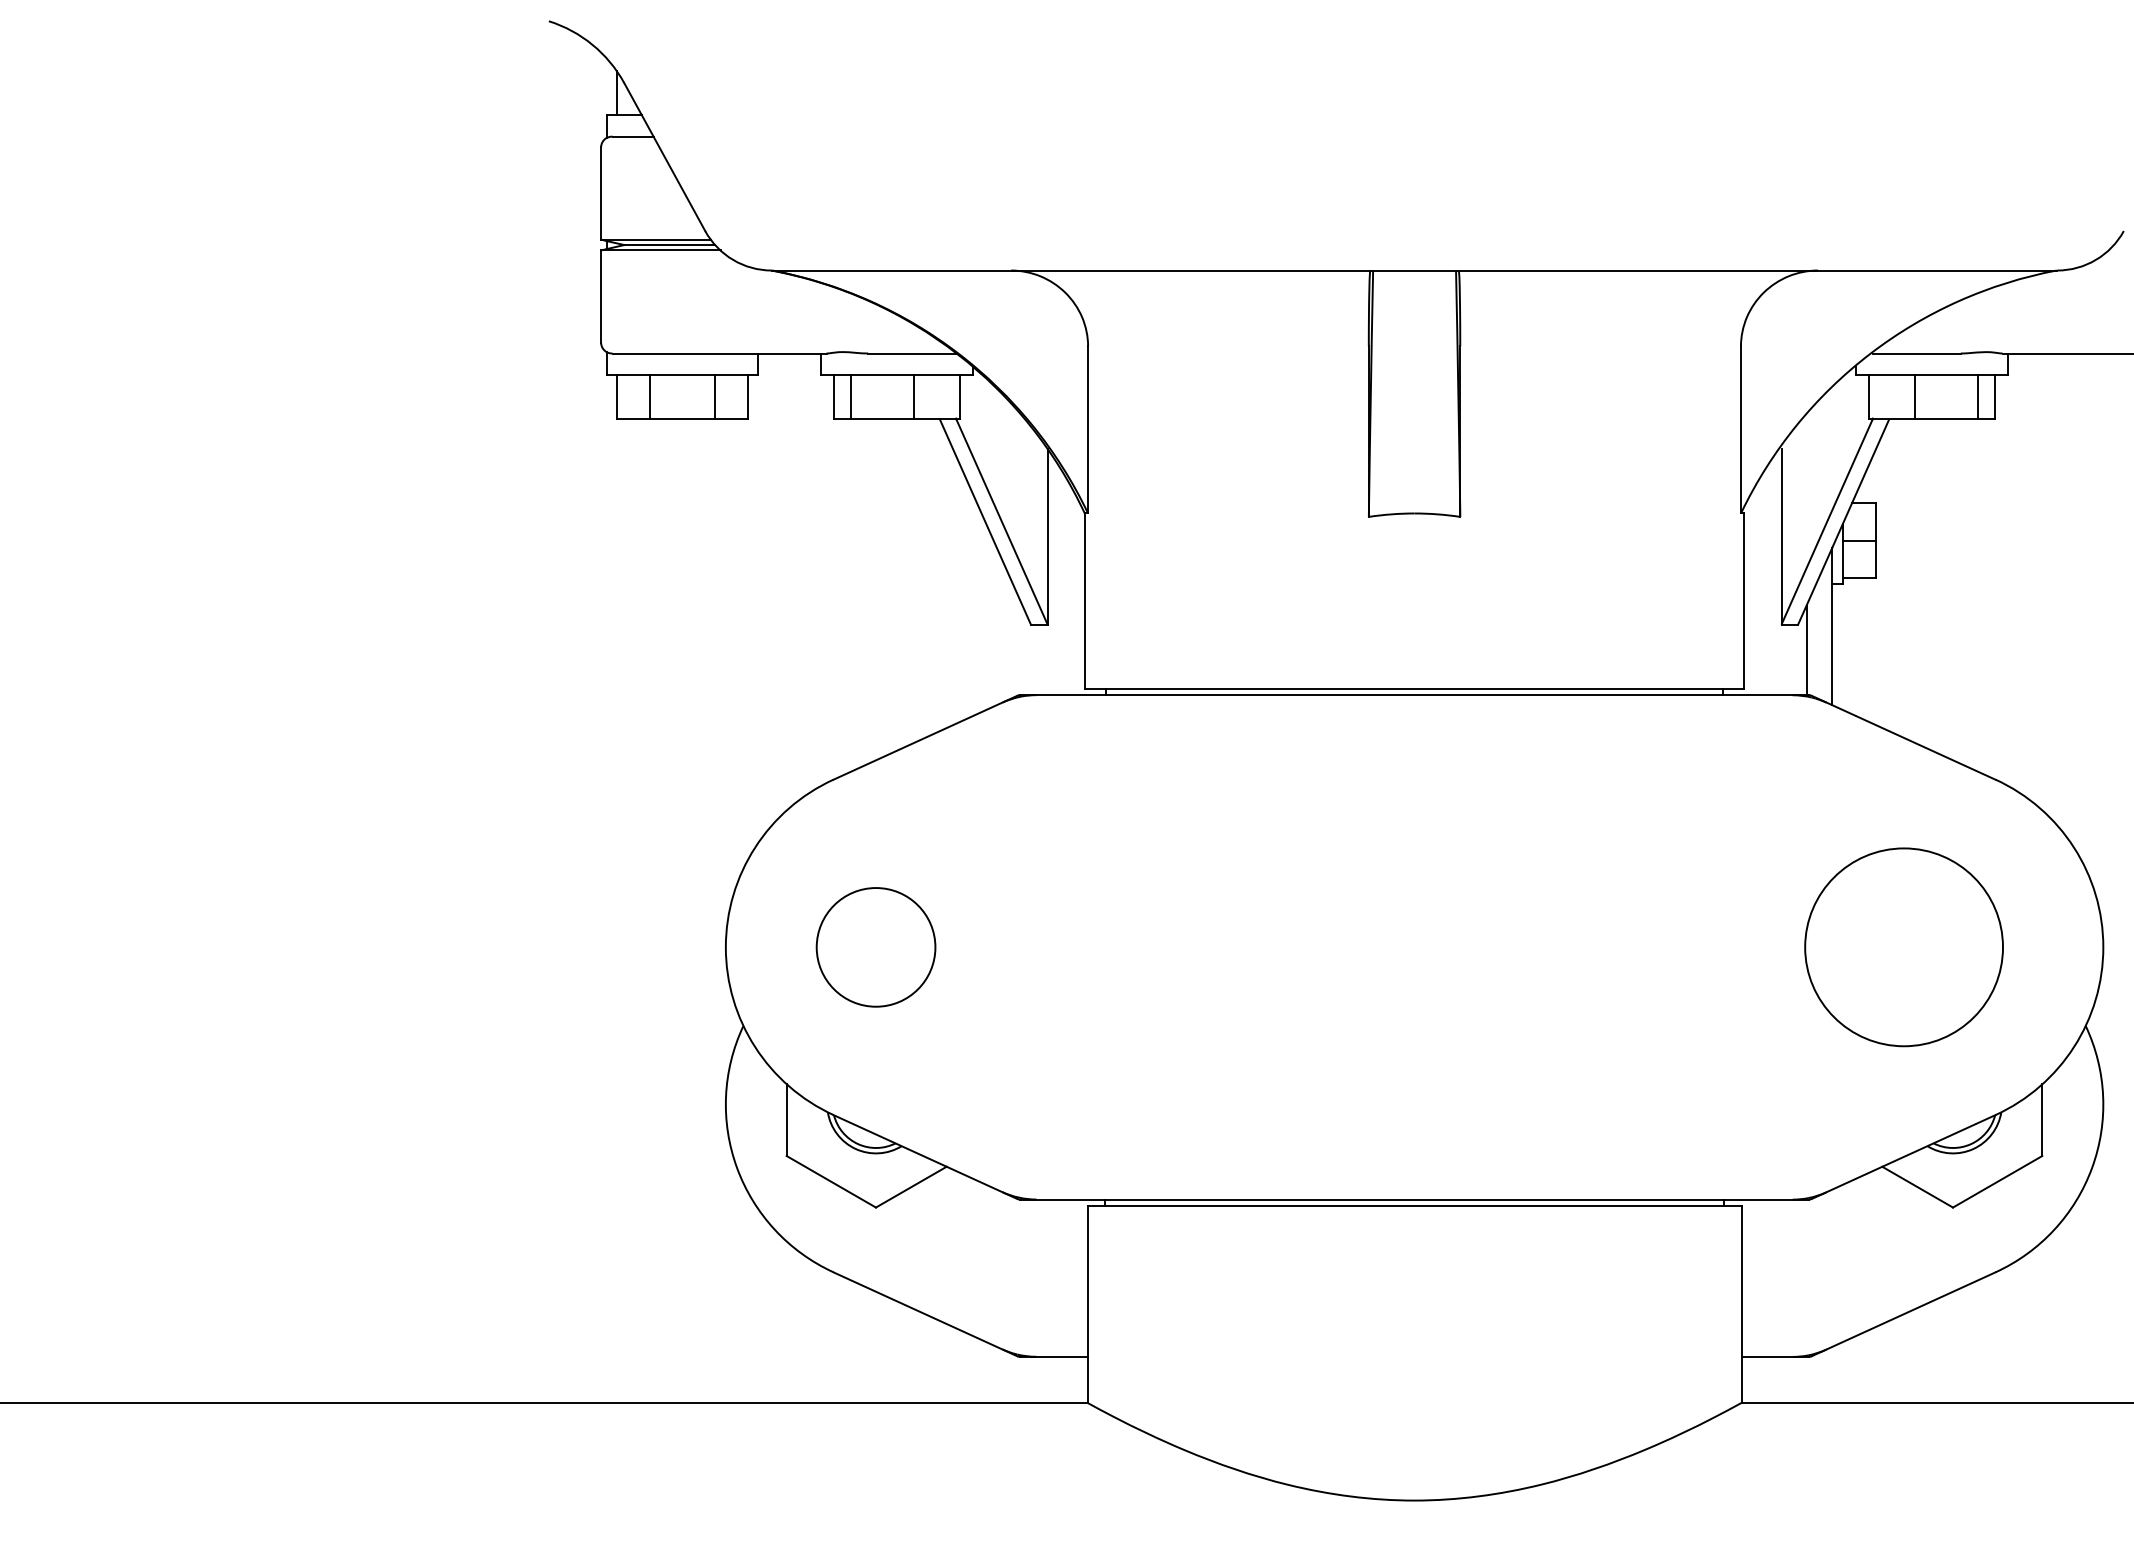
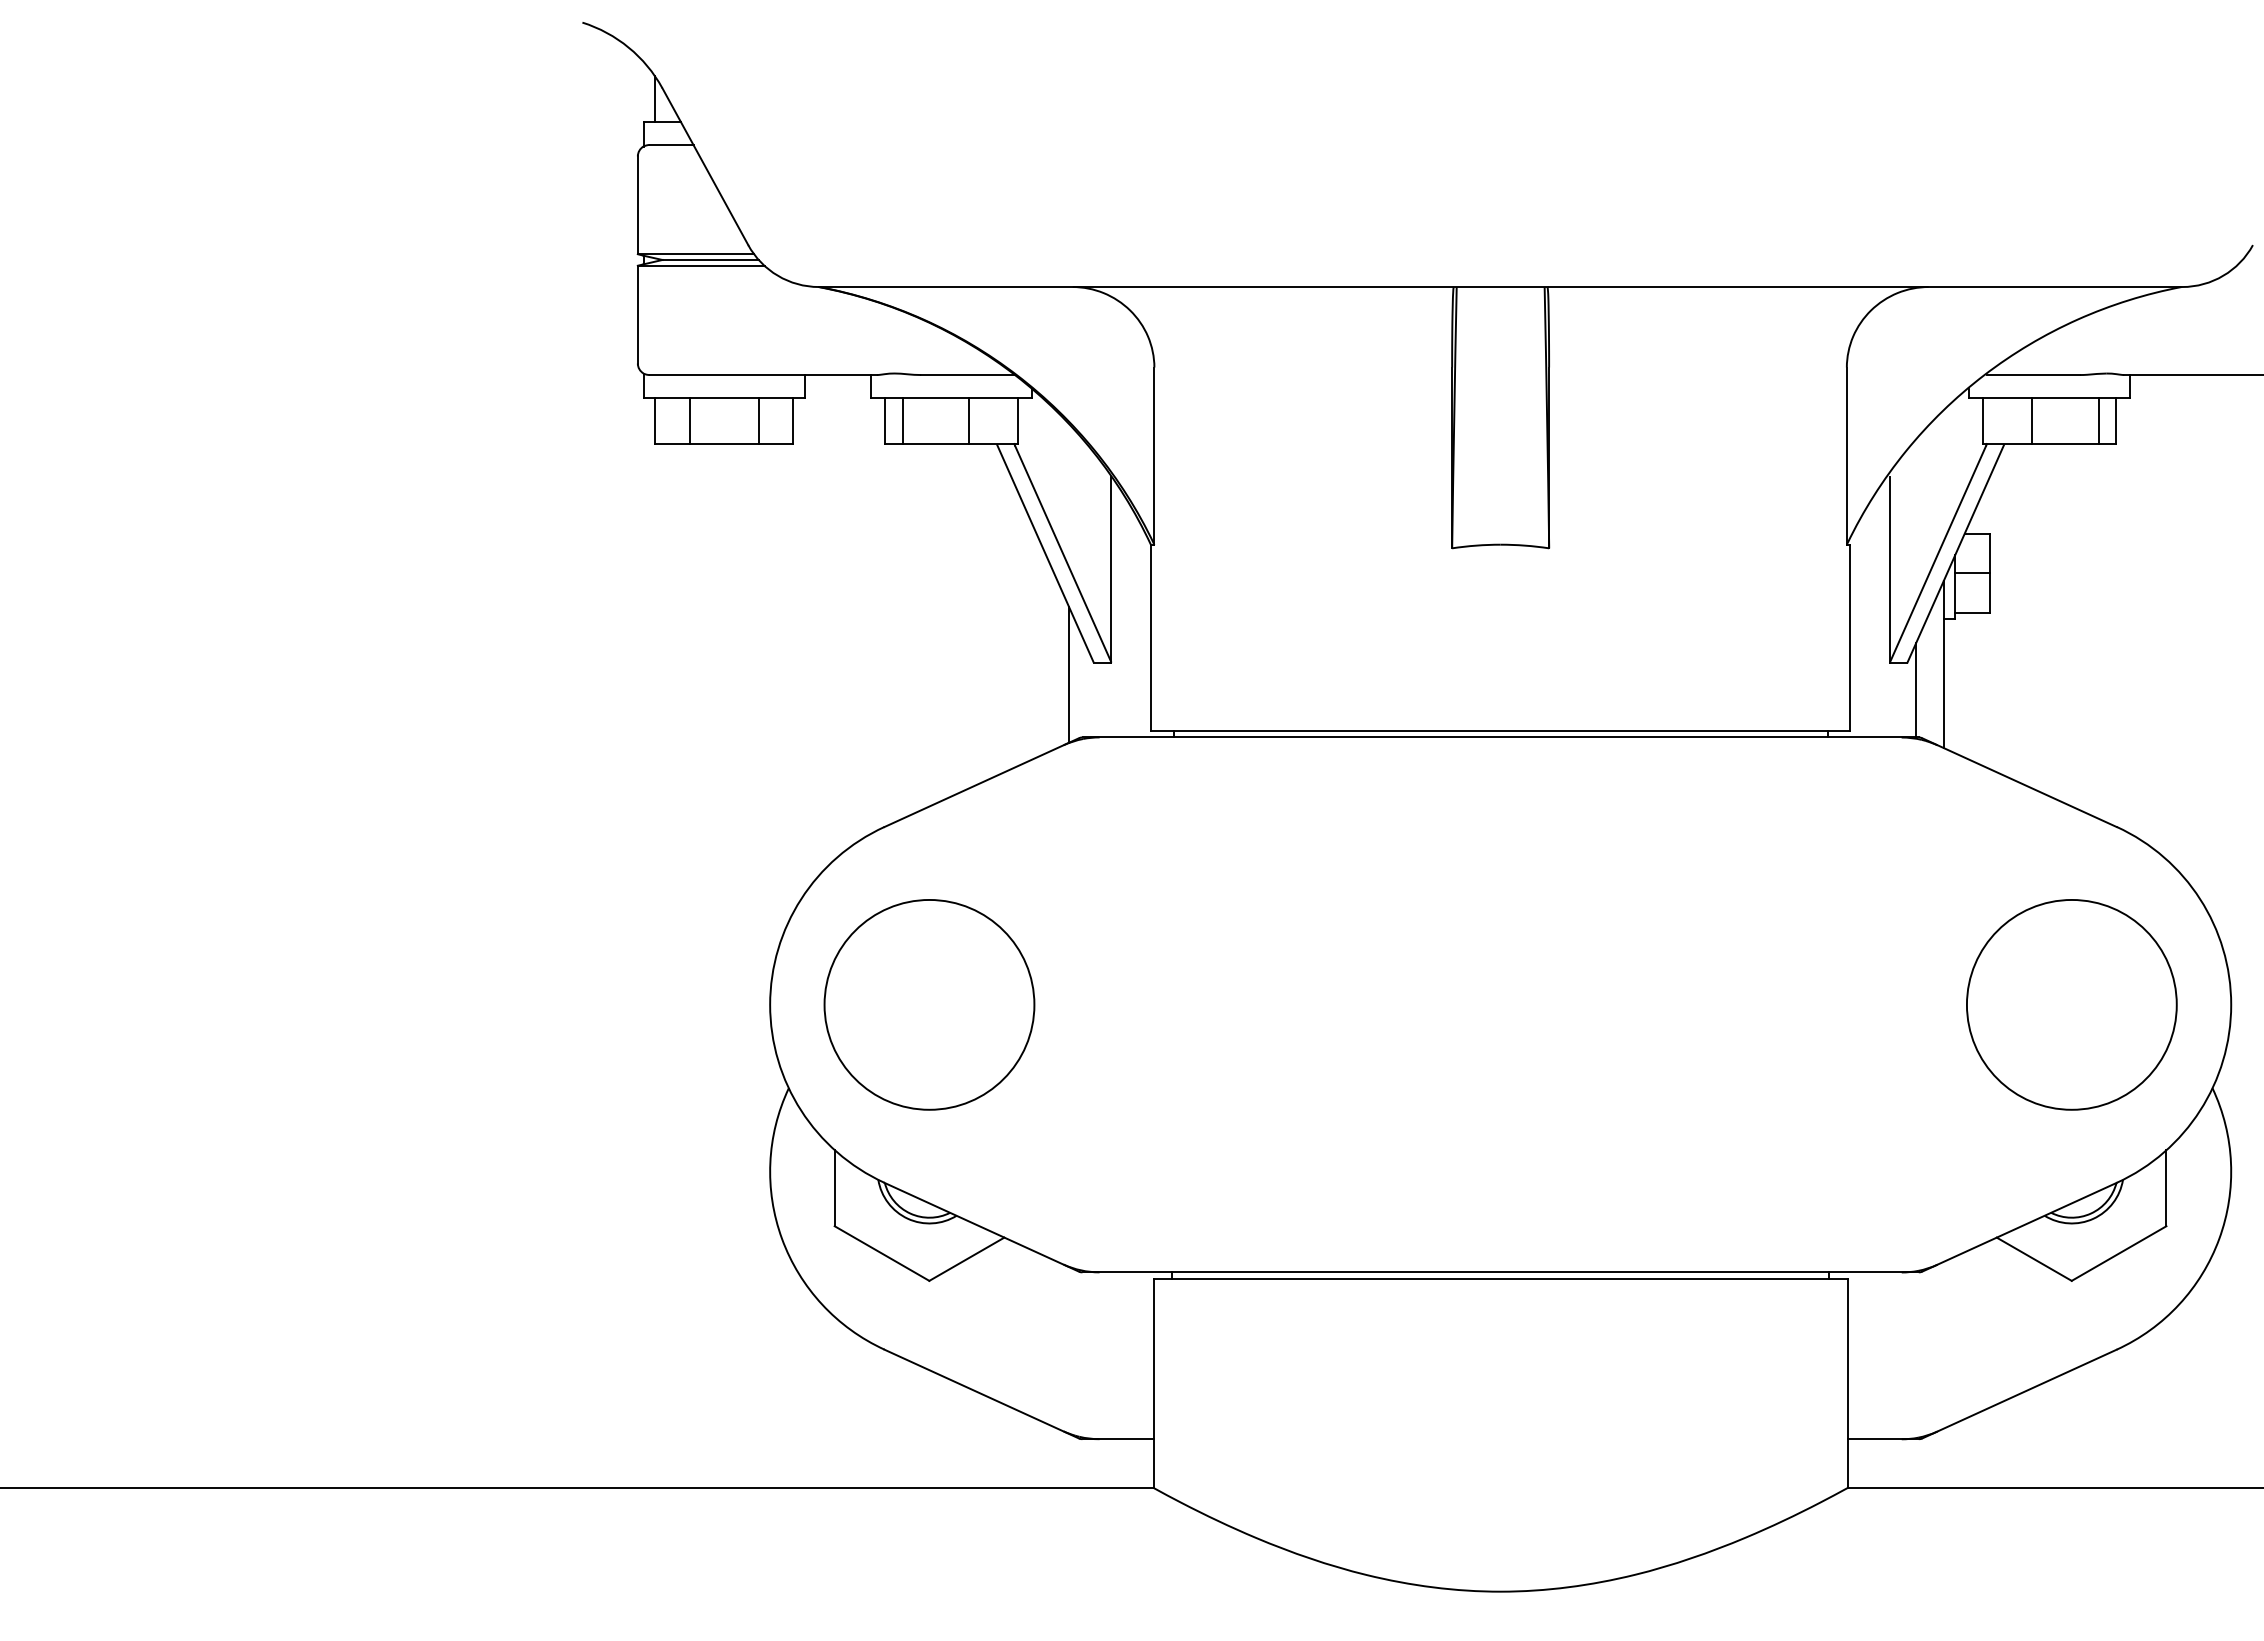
line: (1008, 635) -> (1069, 674), added
circle: (876, 946) -> (929, 1004), size x1.67
circle: (1903, 946) -> (2071, 1004), moved

